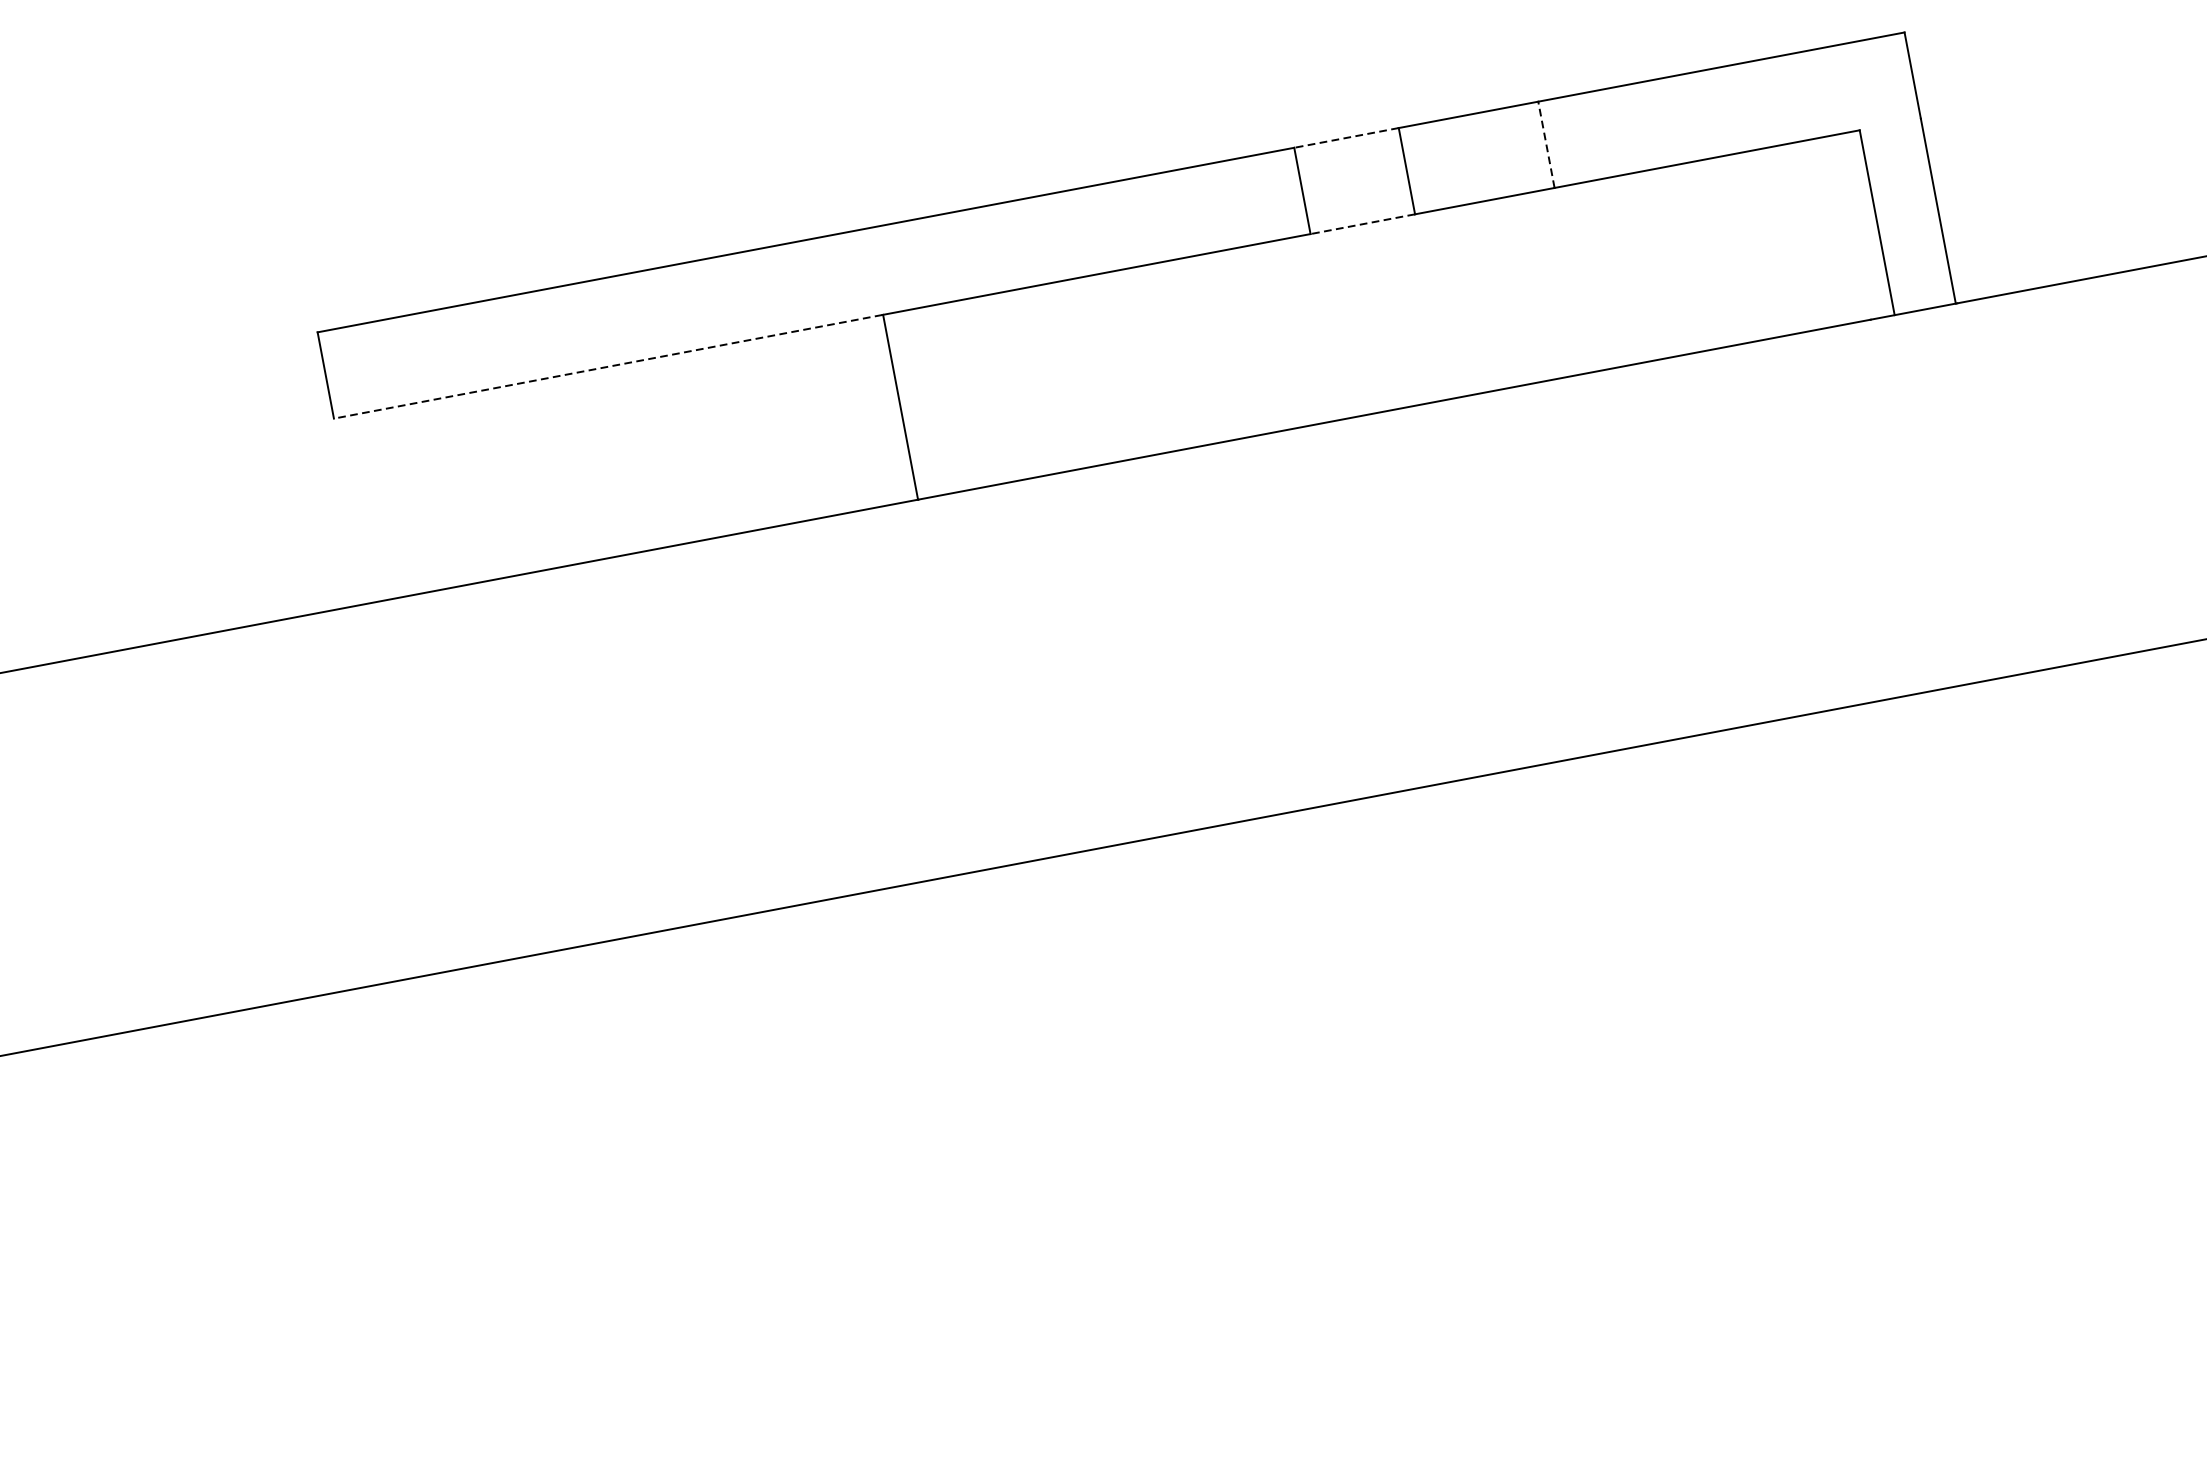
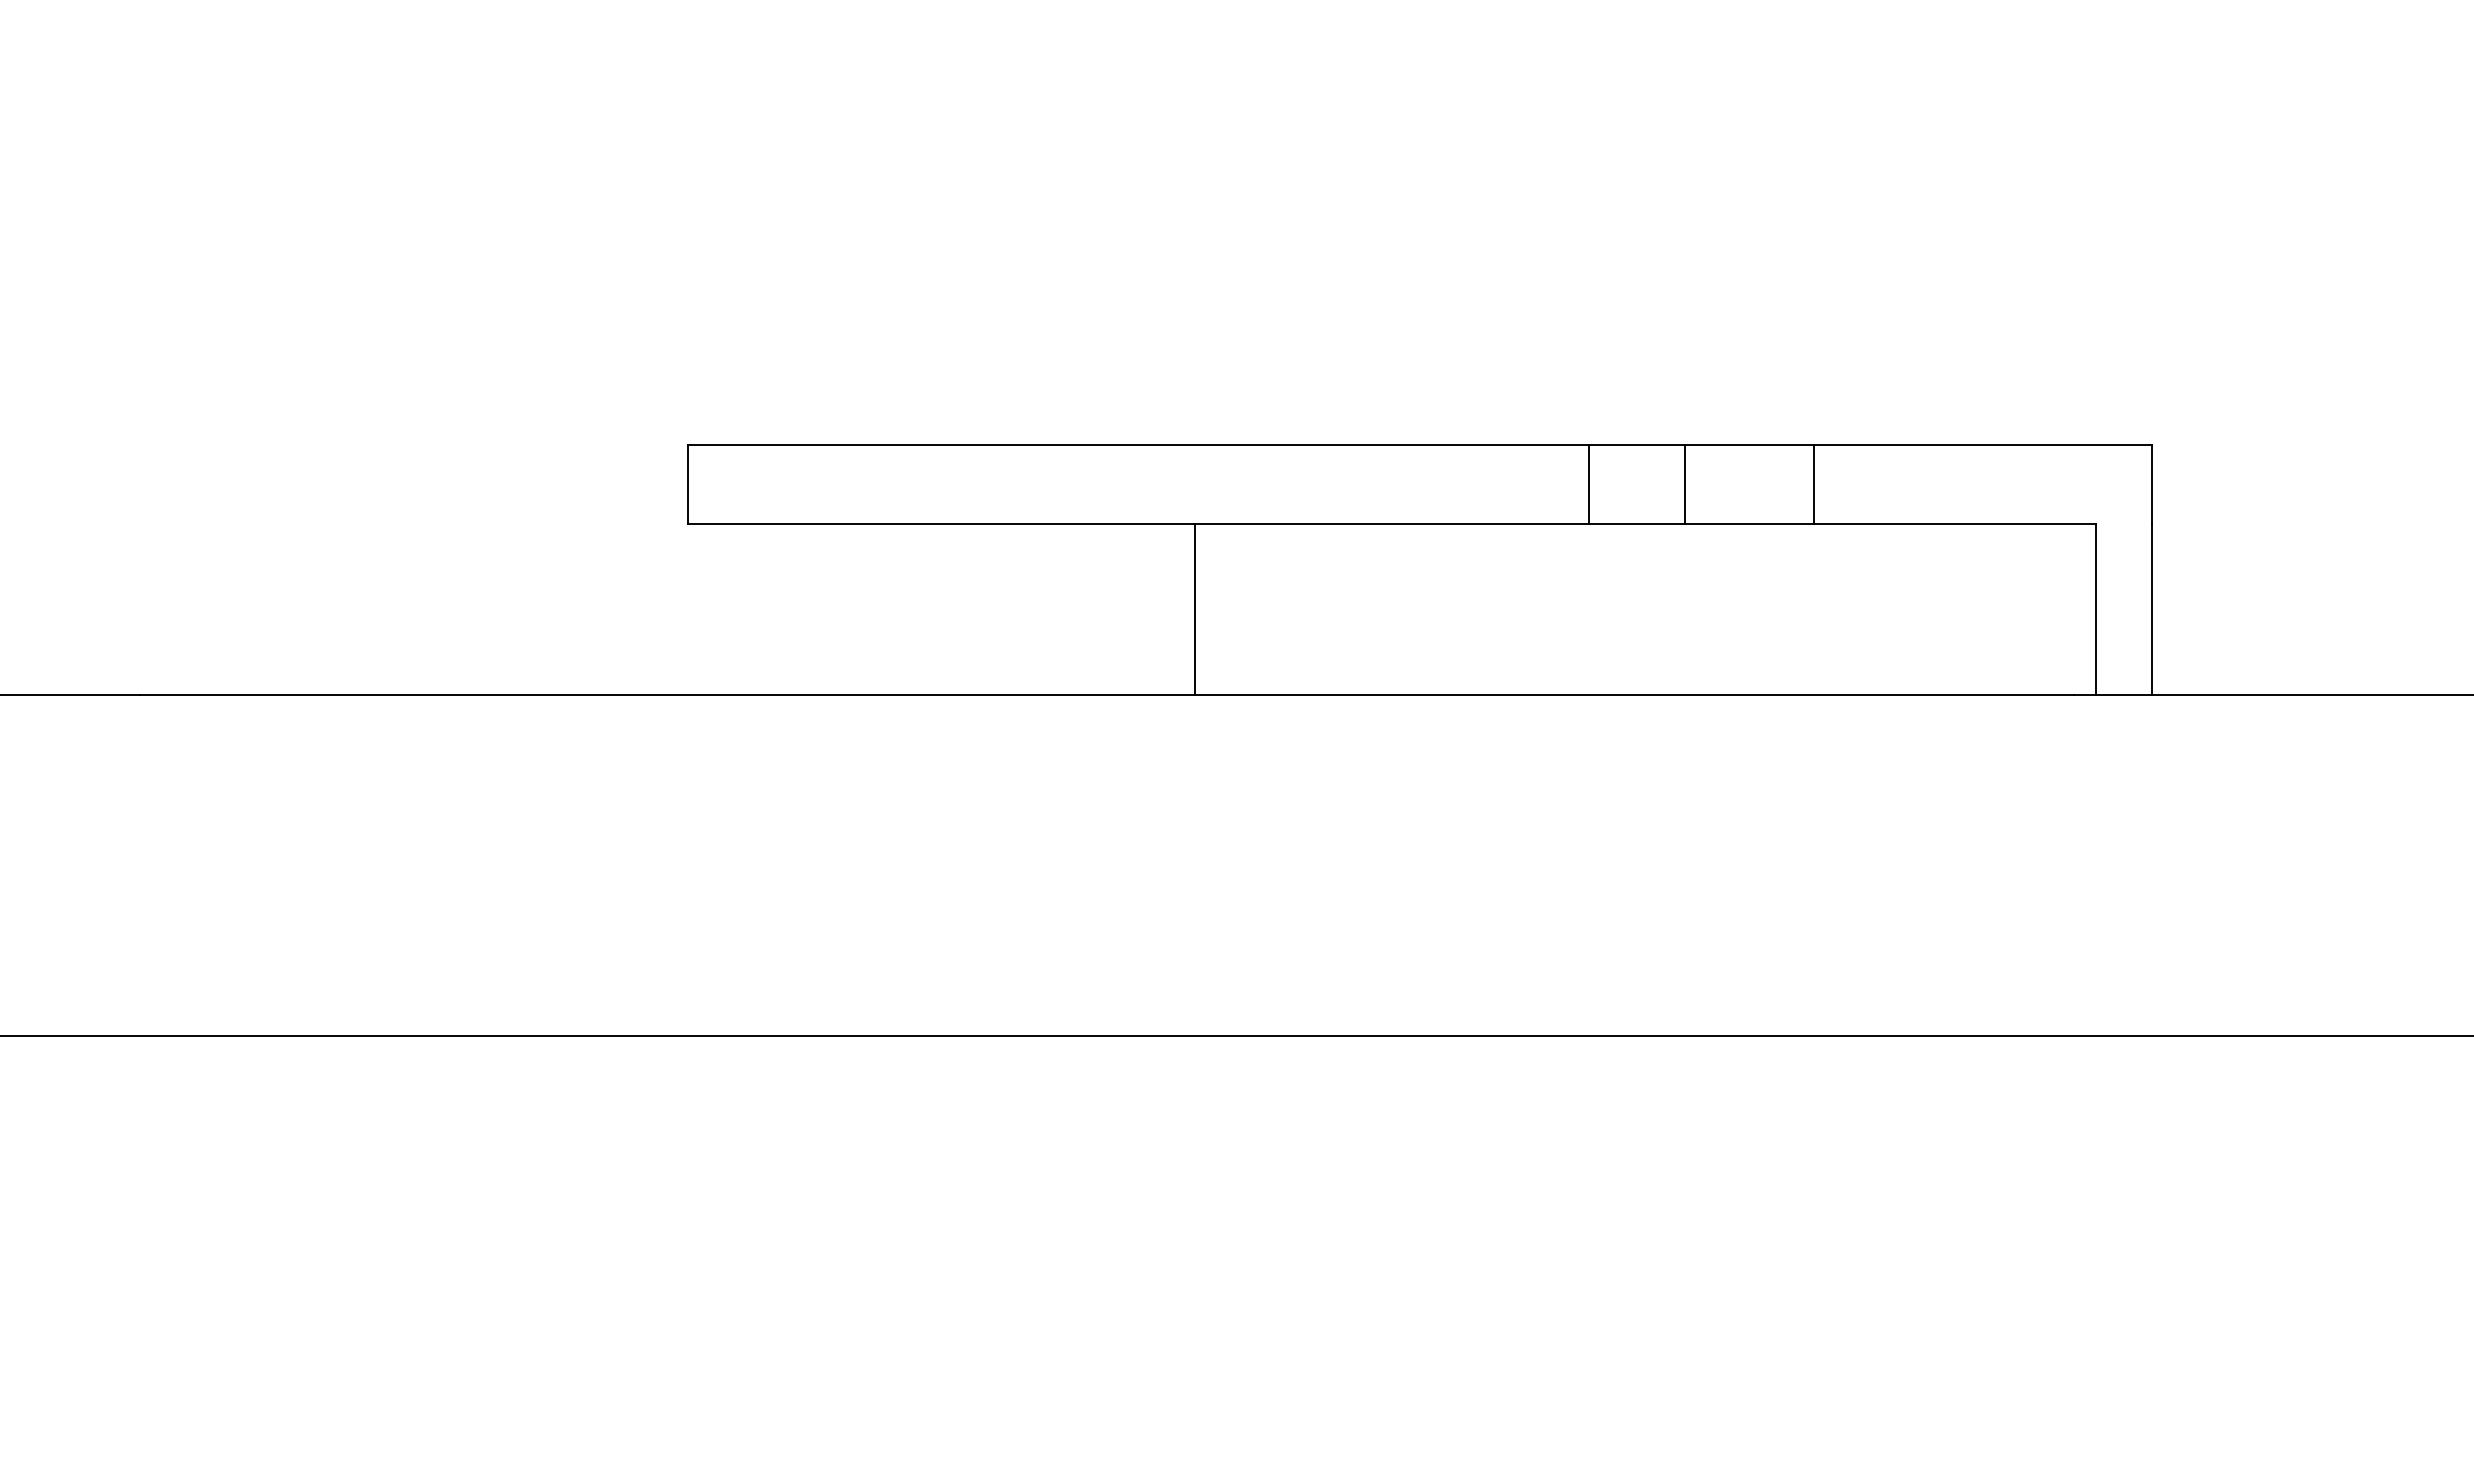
line: (1345, 137) -> (1636, 444), dashed -> solid
line: (1546, 144) -> (1814, 484), dashed -> solid
line: (1362, 224) -> (1636, 524), dashed -> solid
line: (607, 366) -> (940, 524), dashed -> solid

